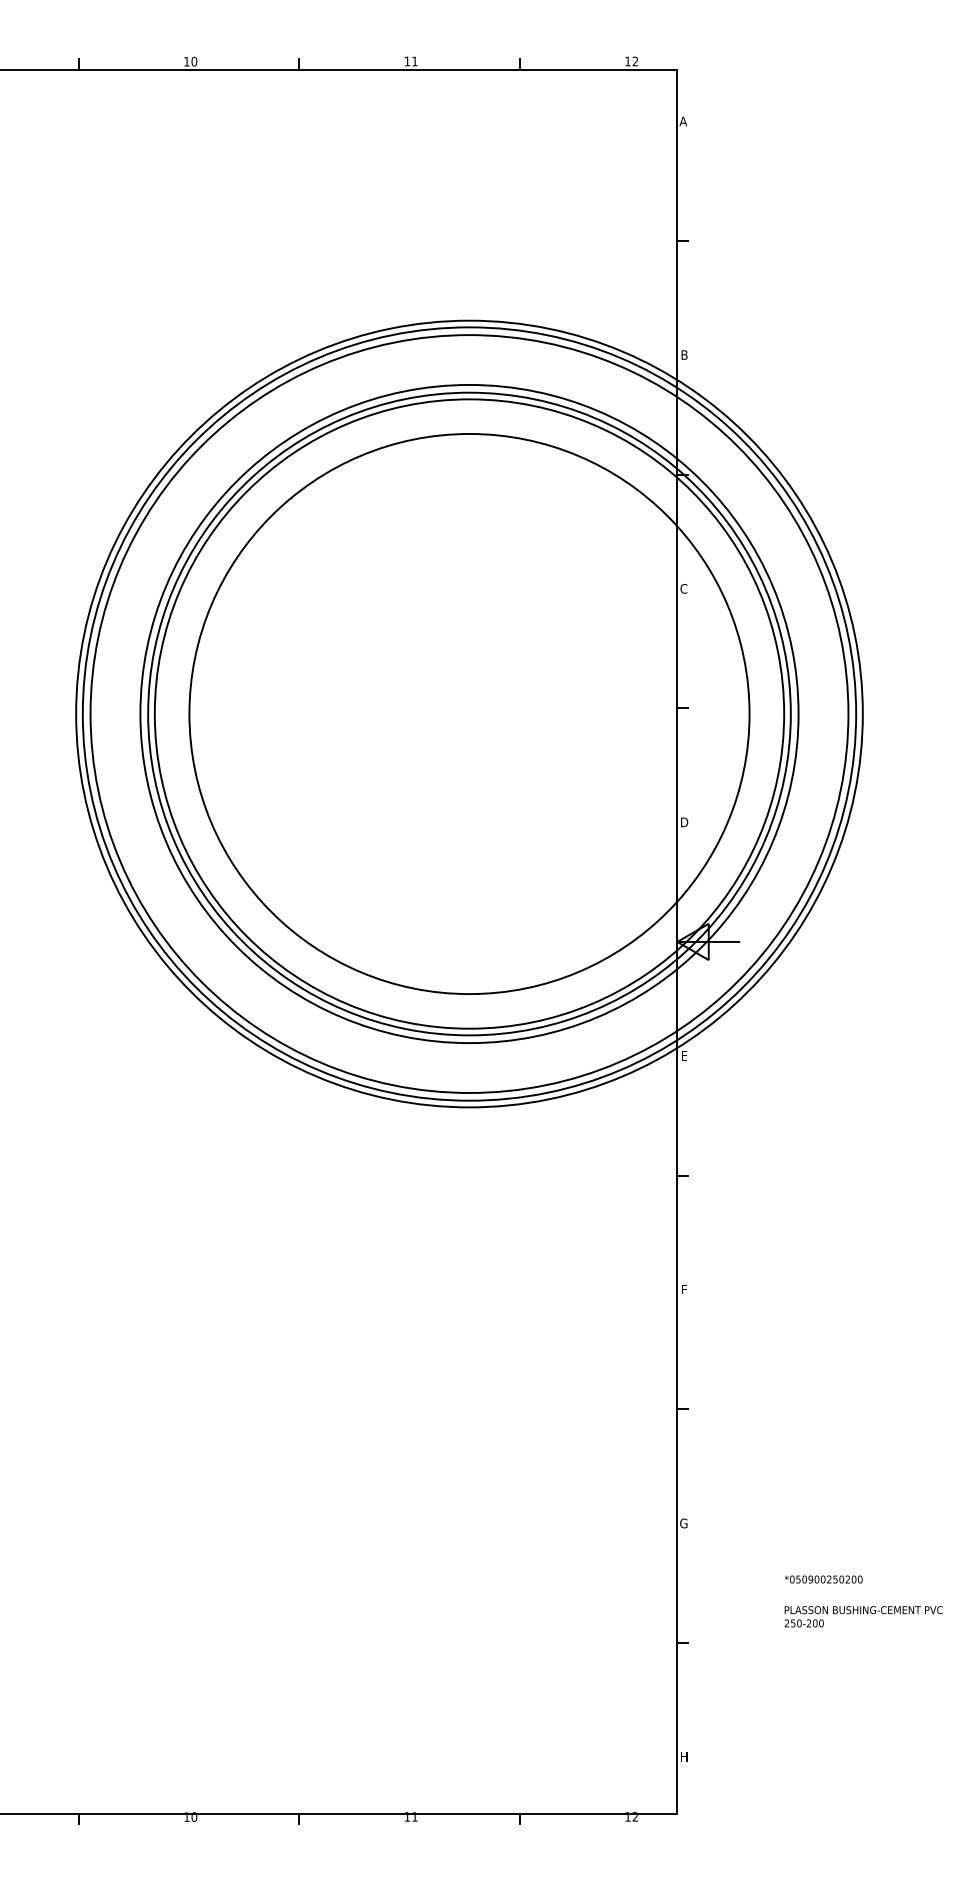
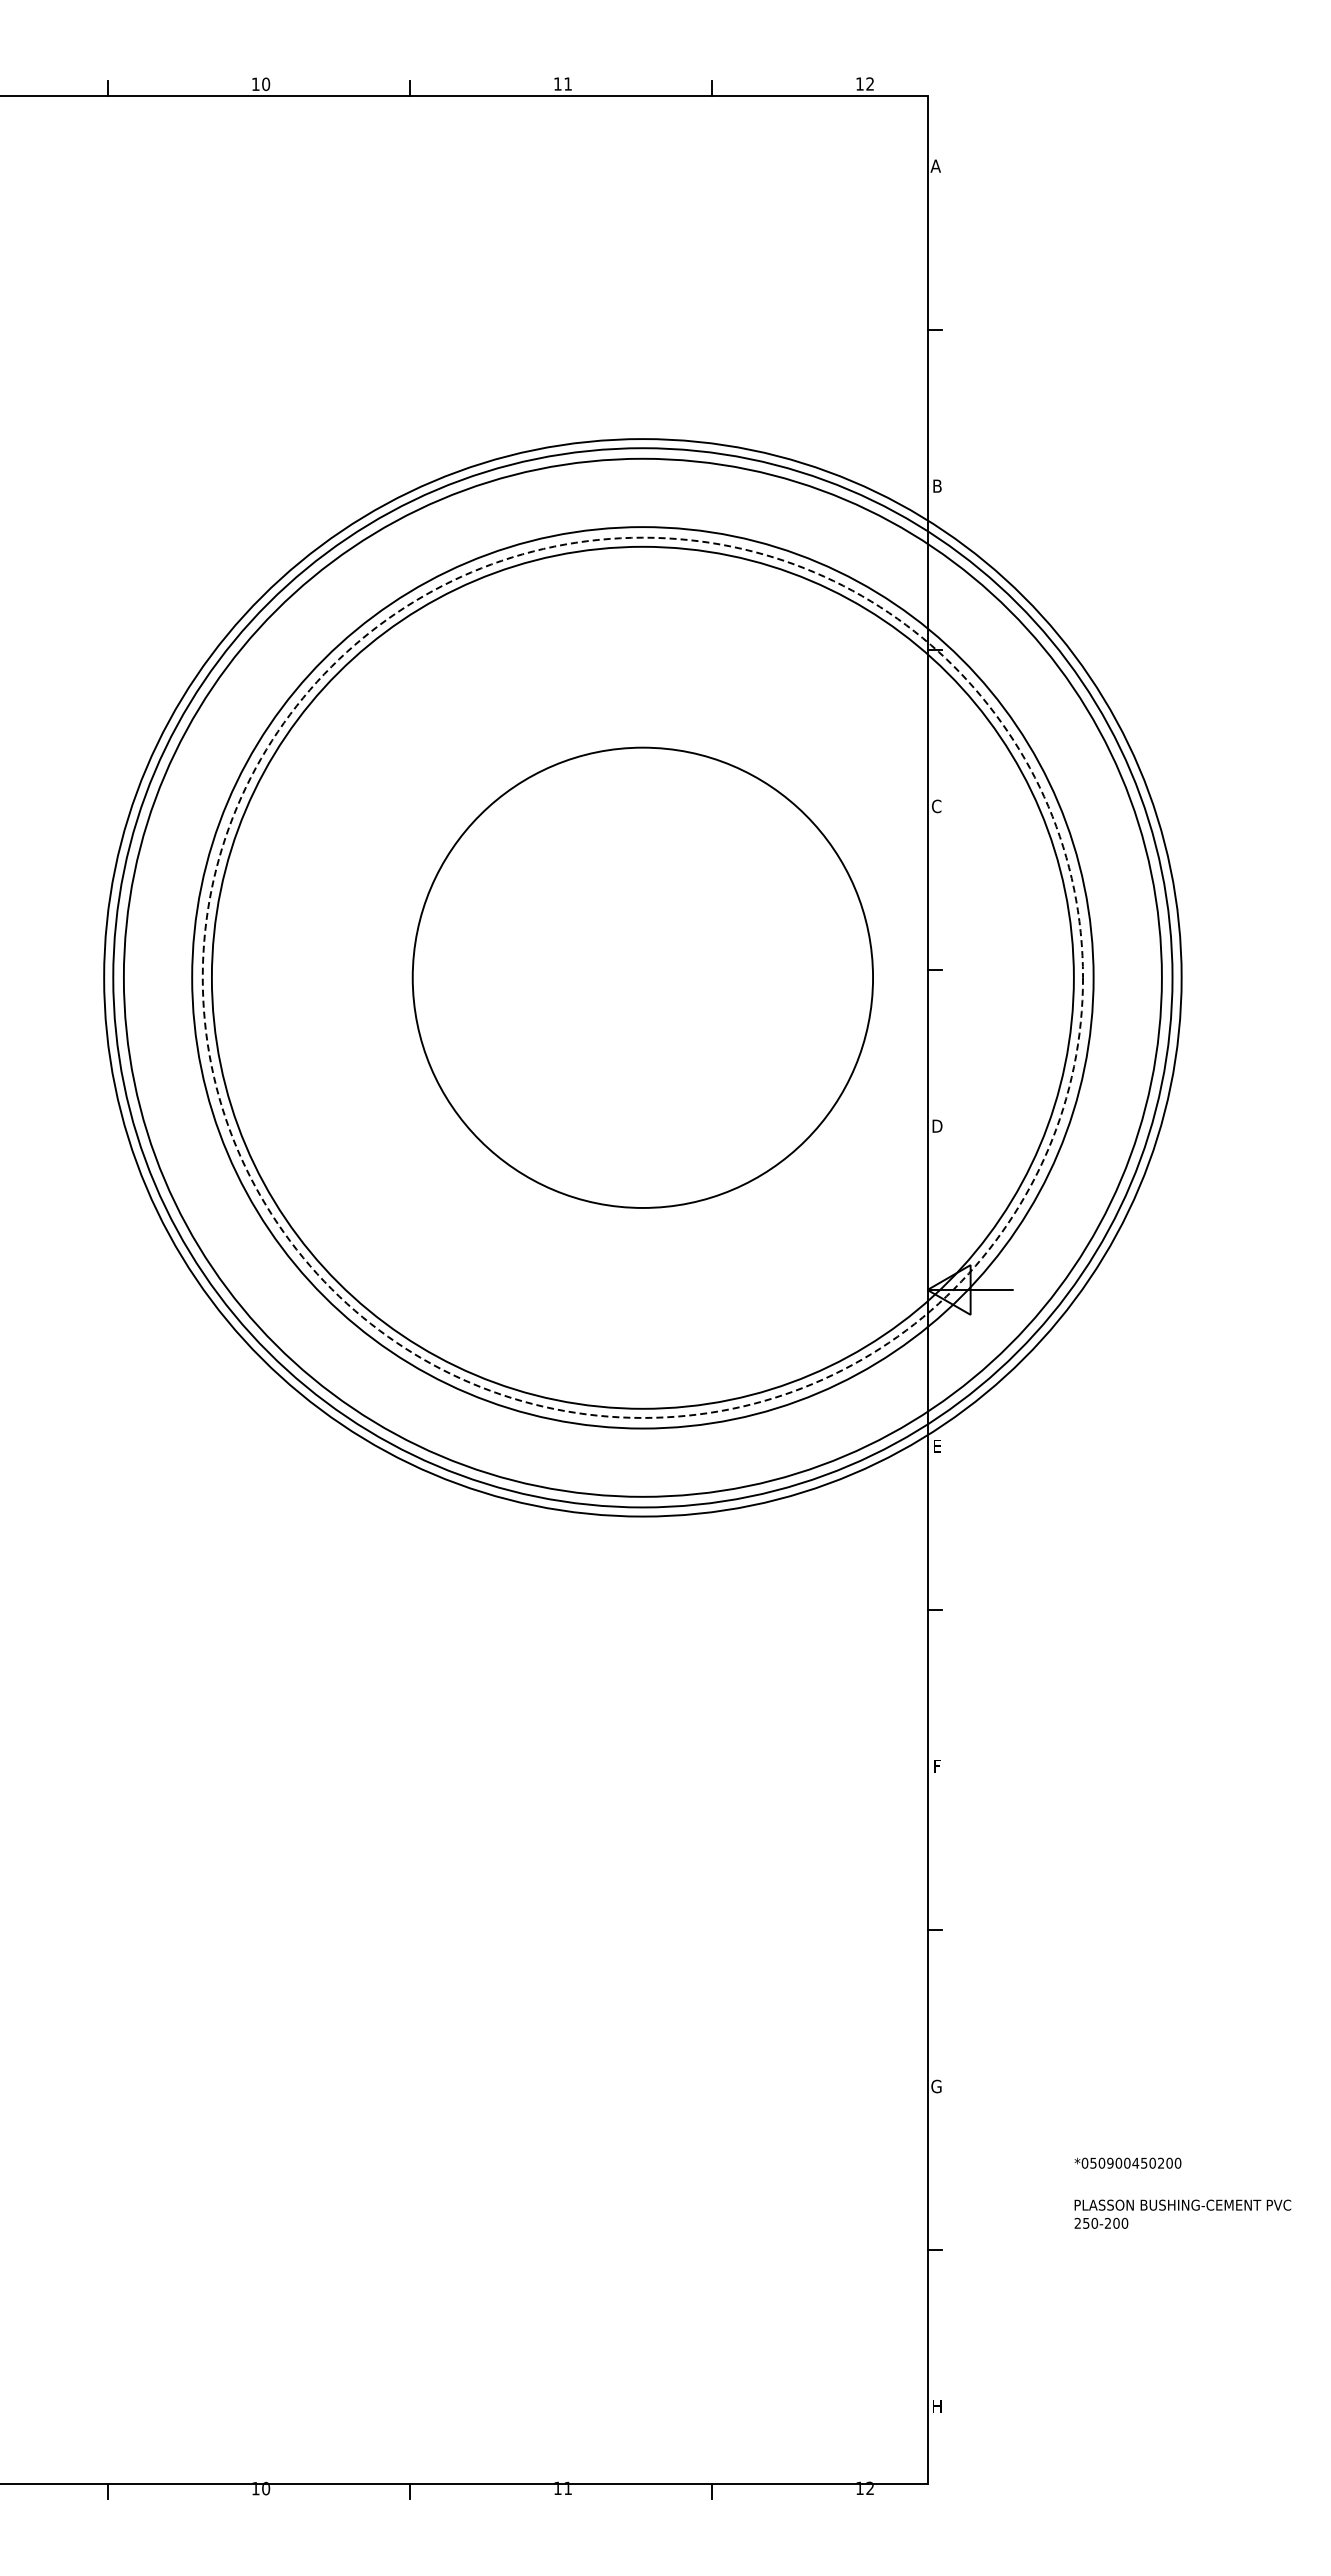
circle: (469, 713) -> (642, 977), size x0.6
circle: (469, 713) -> (642, 977), solid -> dashed
text: (829, 1578) -> (1135, 2162), *050900250200 -> *050900450200

